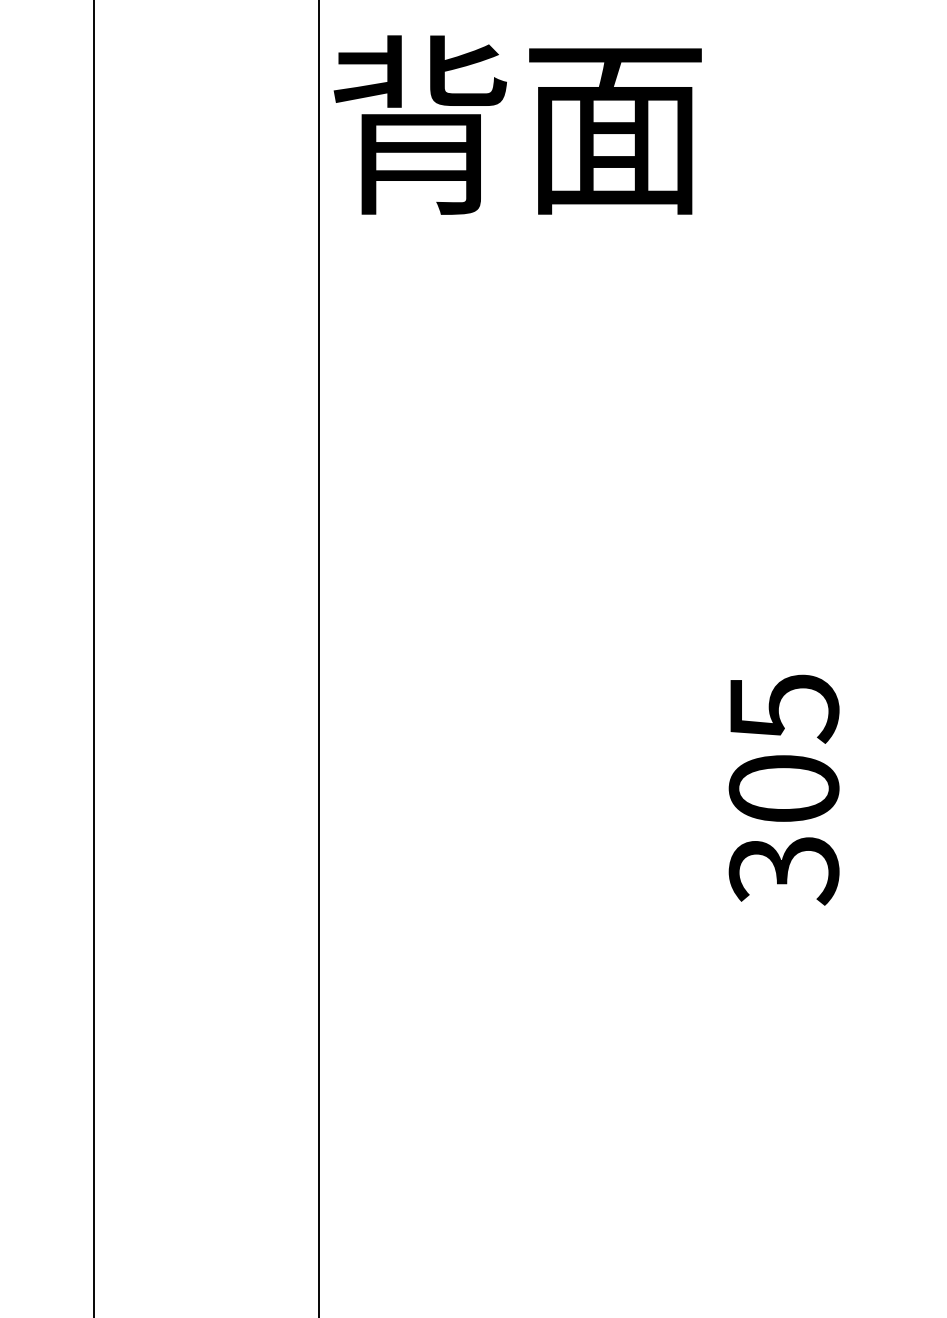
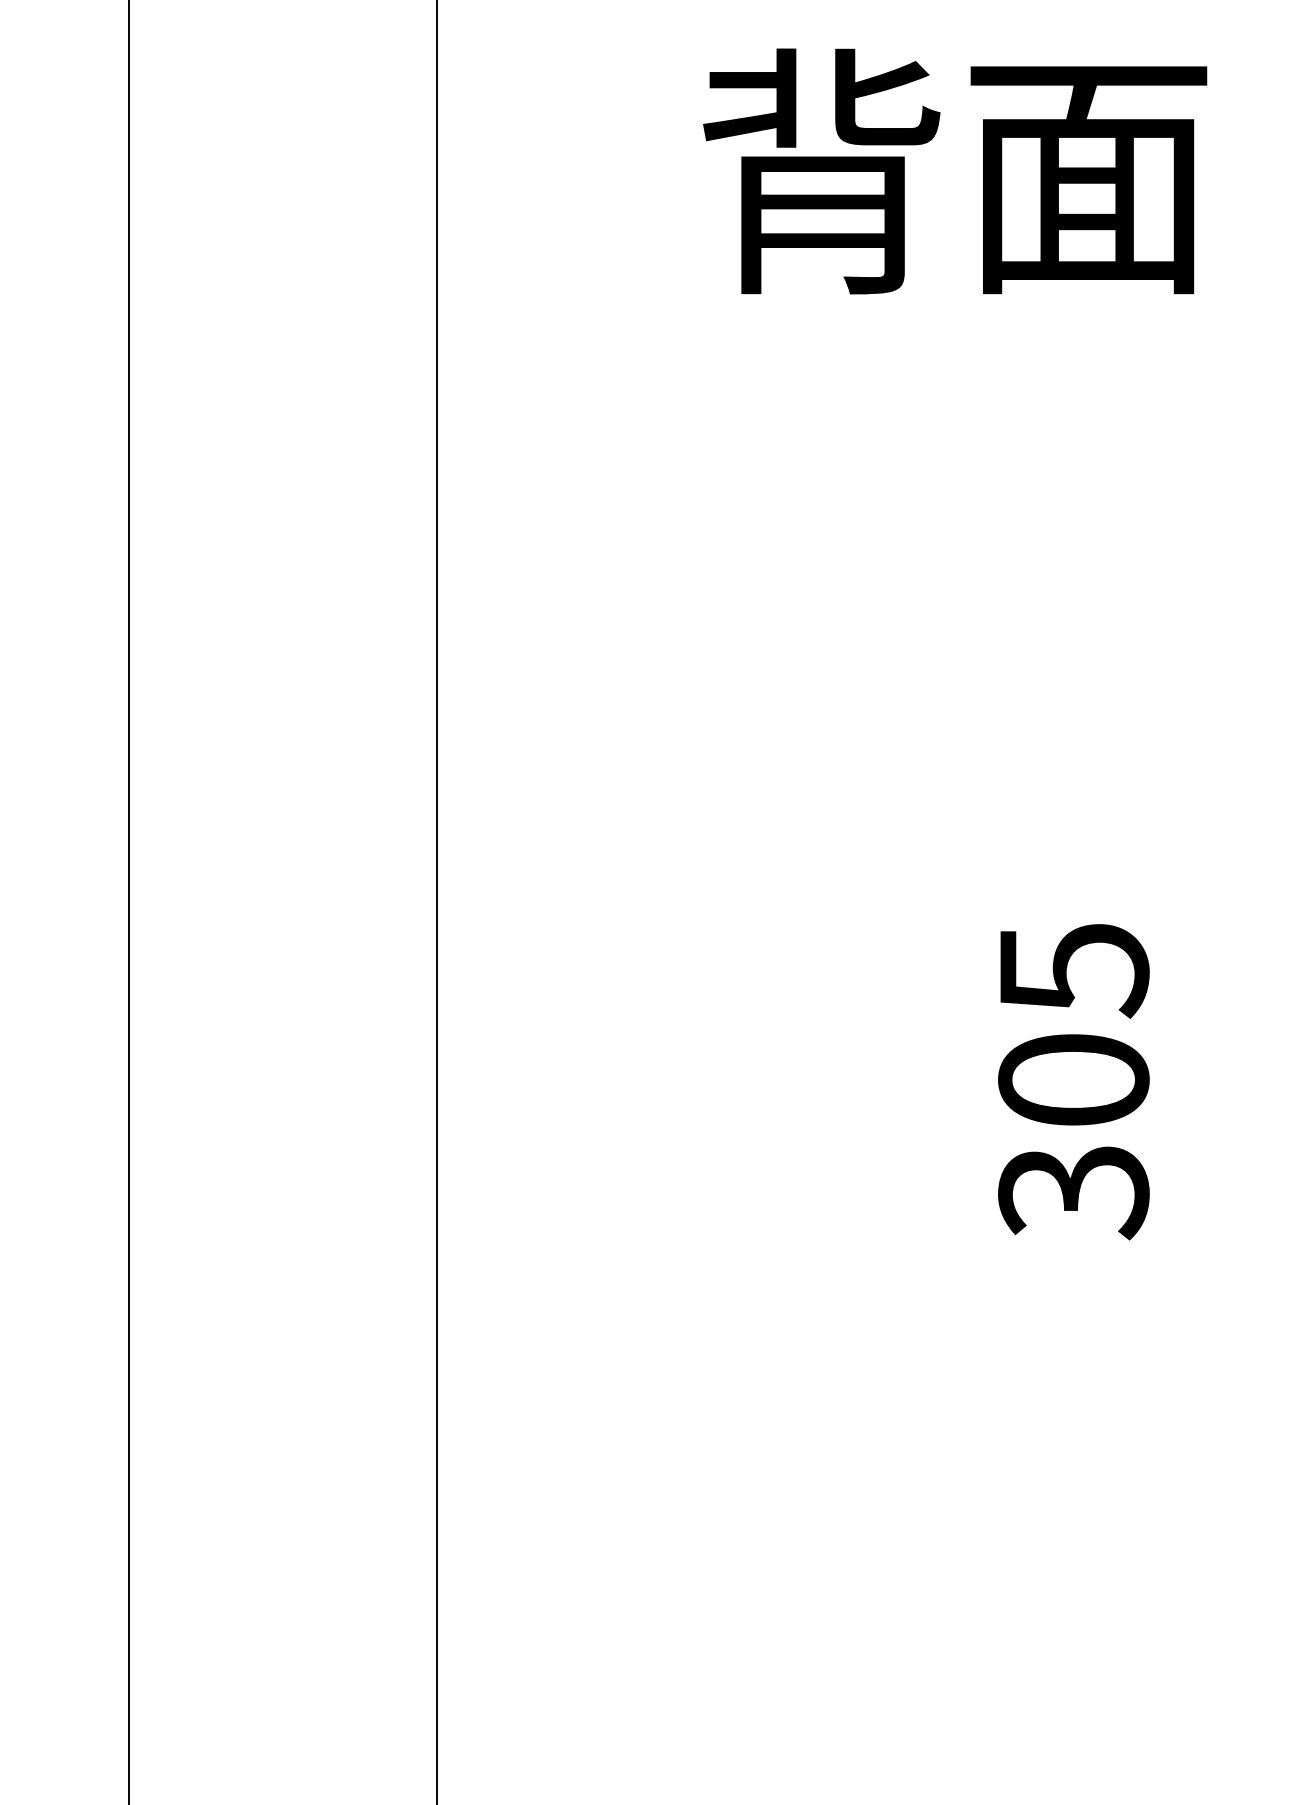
text: (518, 125) -> (955, 171), moved

